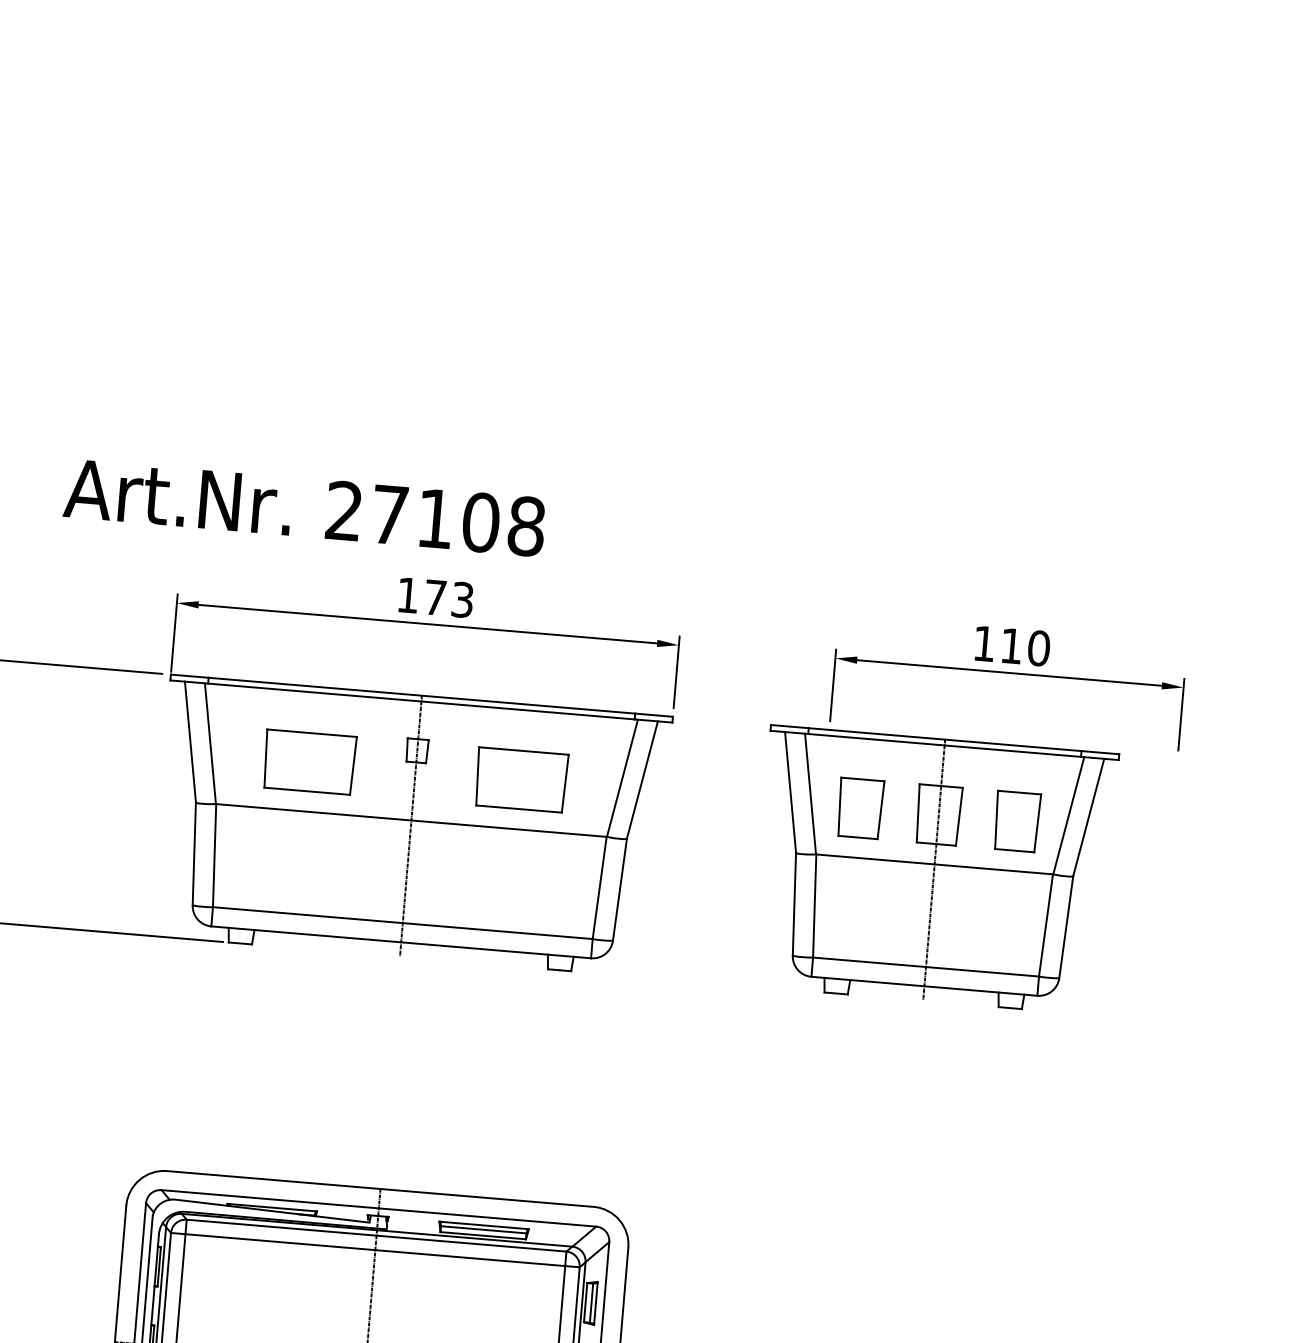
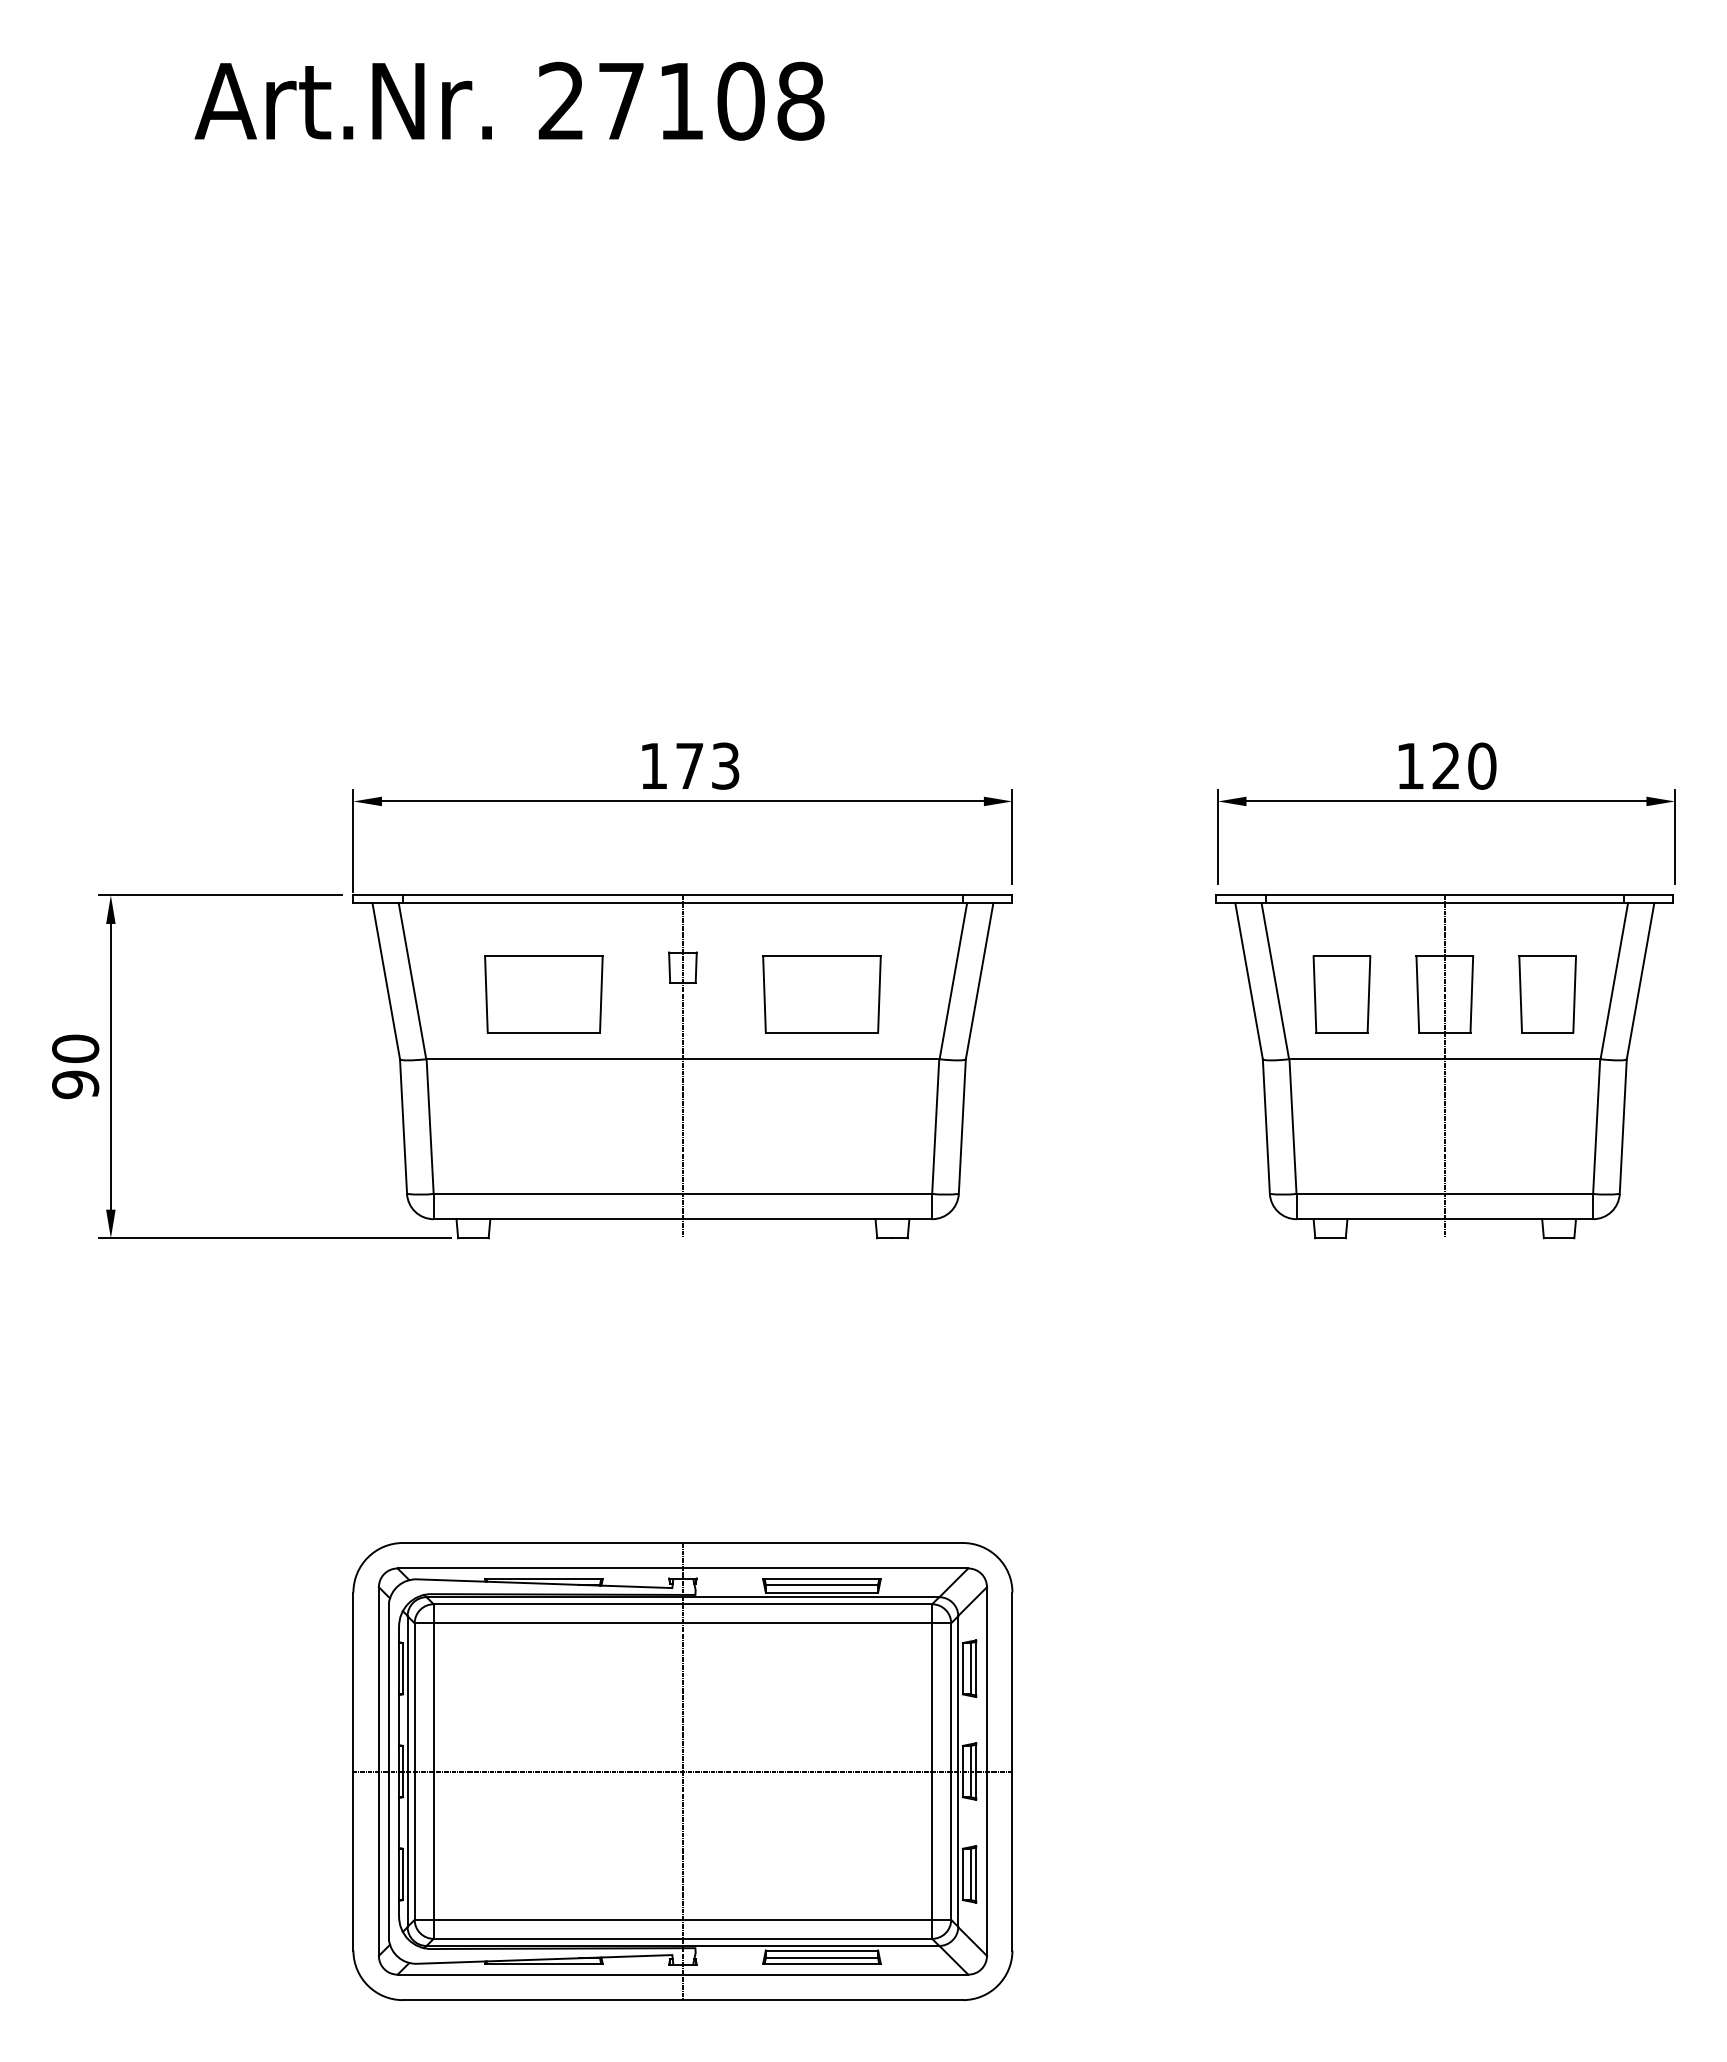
text: (304, 507) -> (509, 100), moved
text: (1011, 645) -> (1445, 765), 110 -> 120
part: (933, 869) -> (1444, 1066), moved

